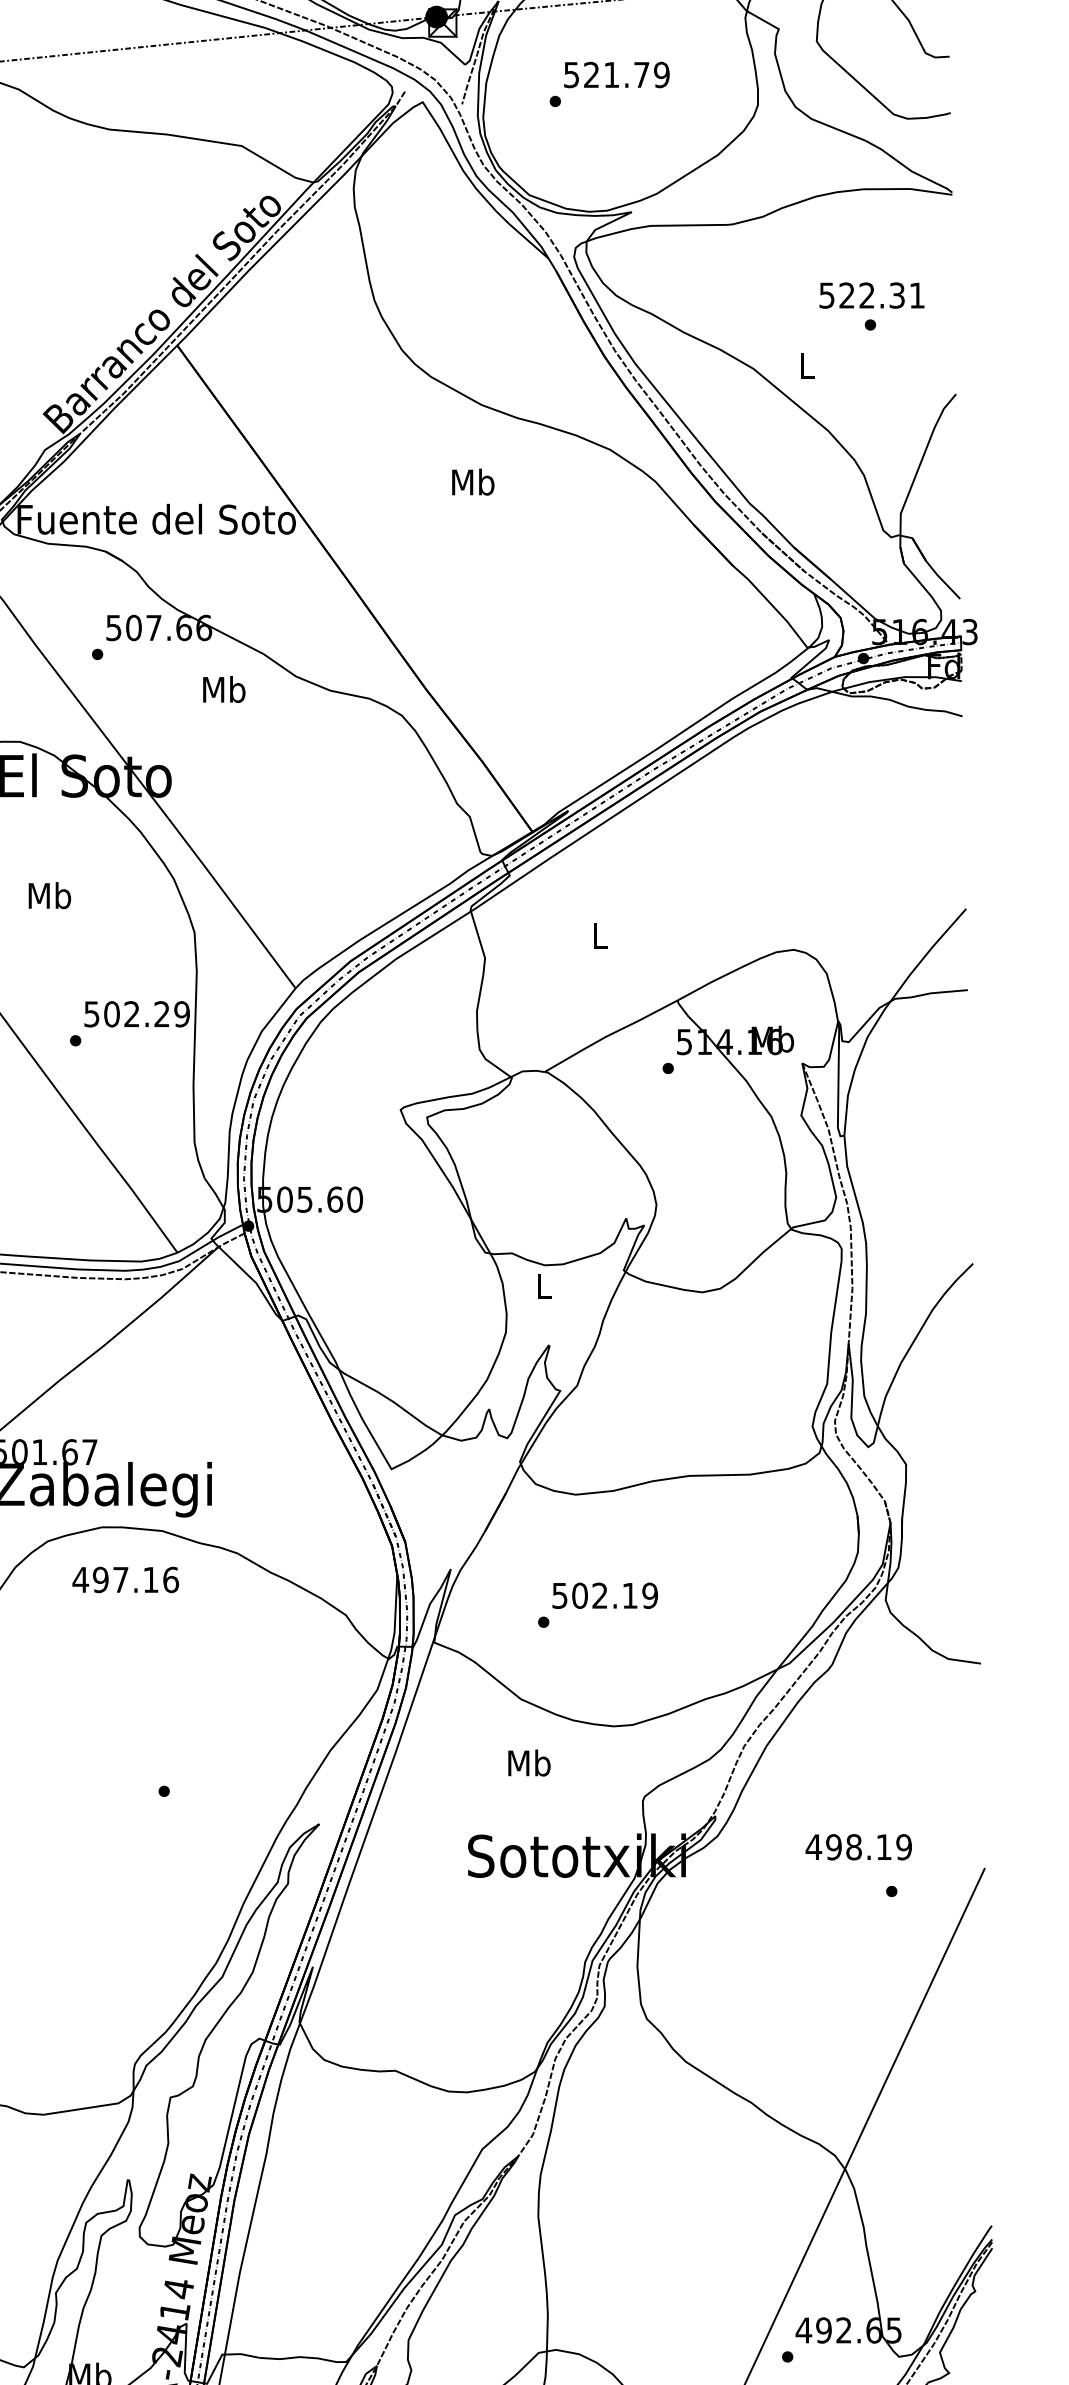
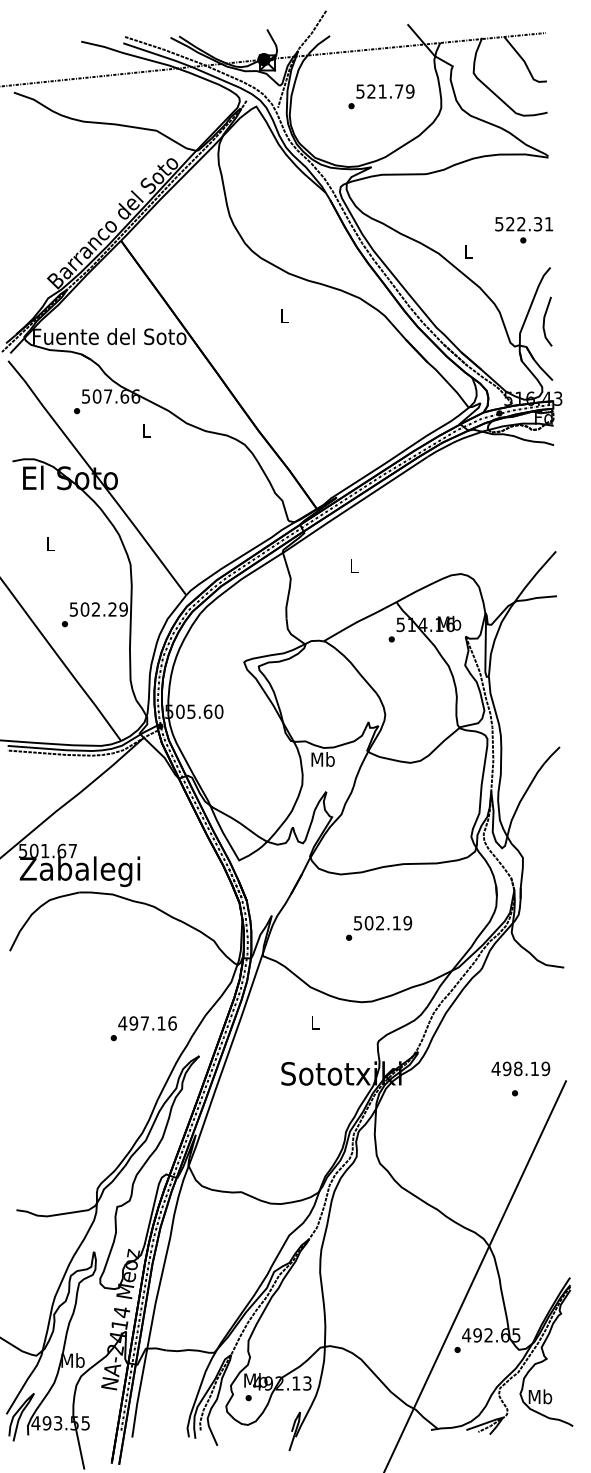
text: (609, 83) -> (381, 96), moved
text: (870, 306) -> (523, 230), moved
text: (471, 481) -> (283, 315), Mb -> L
curve: (945, 491) -> (544, 321), added
text: (223, 689) -> (146, 430), Mb -> L
text: (49, 894) -> (50, 543), Mb -> L
text: (542, 1286) -> (322, 759), L -> Mb
text: (125, 1579) -> (147, 1023), moved
text: (598, 1605) -> (379, 928), moved
text: (528, 1763) -> (314, 1022), Mb -> L
text: (858, 1846) -> (520, 1068), moved

